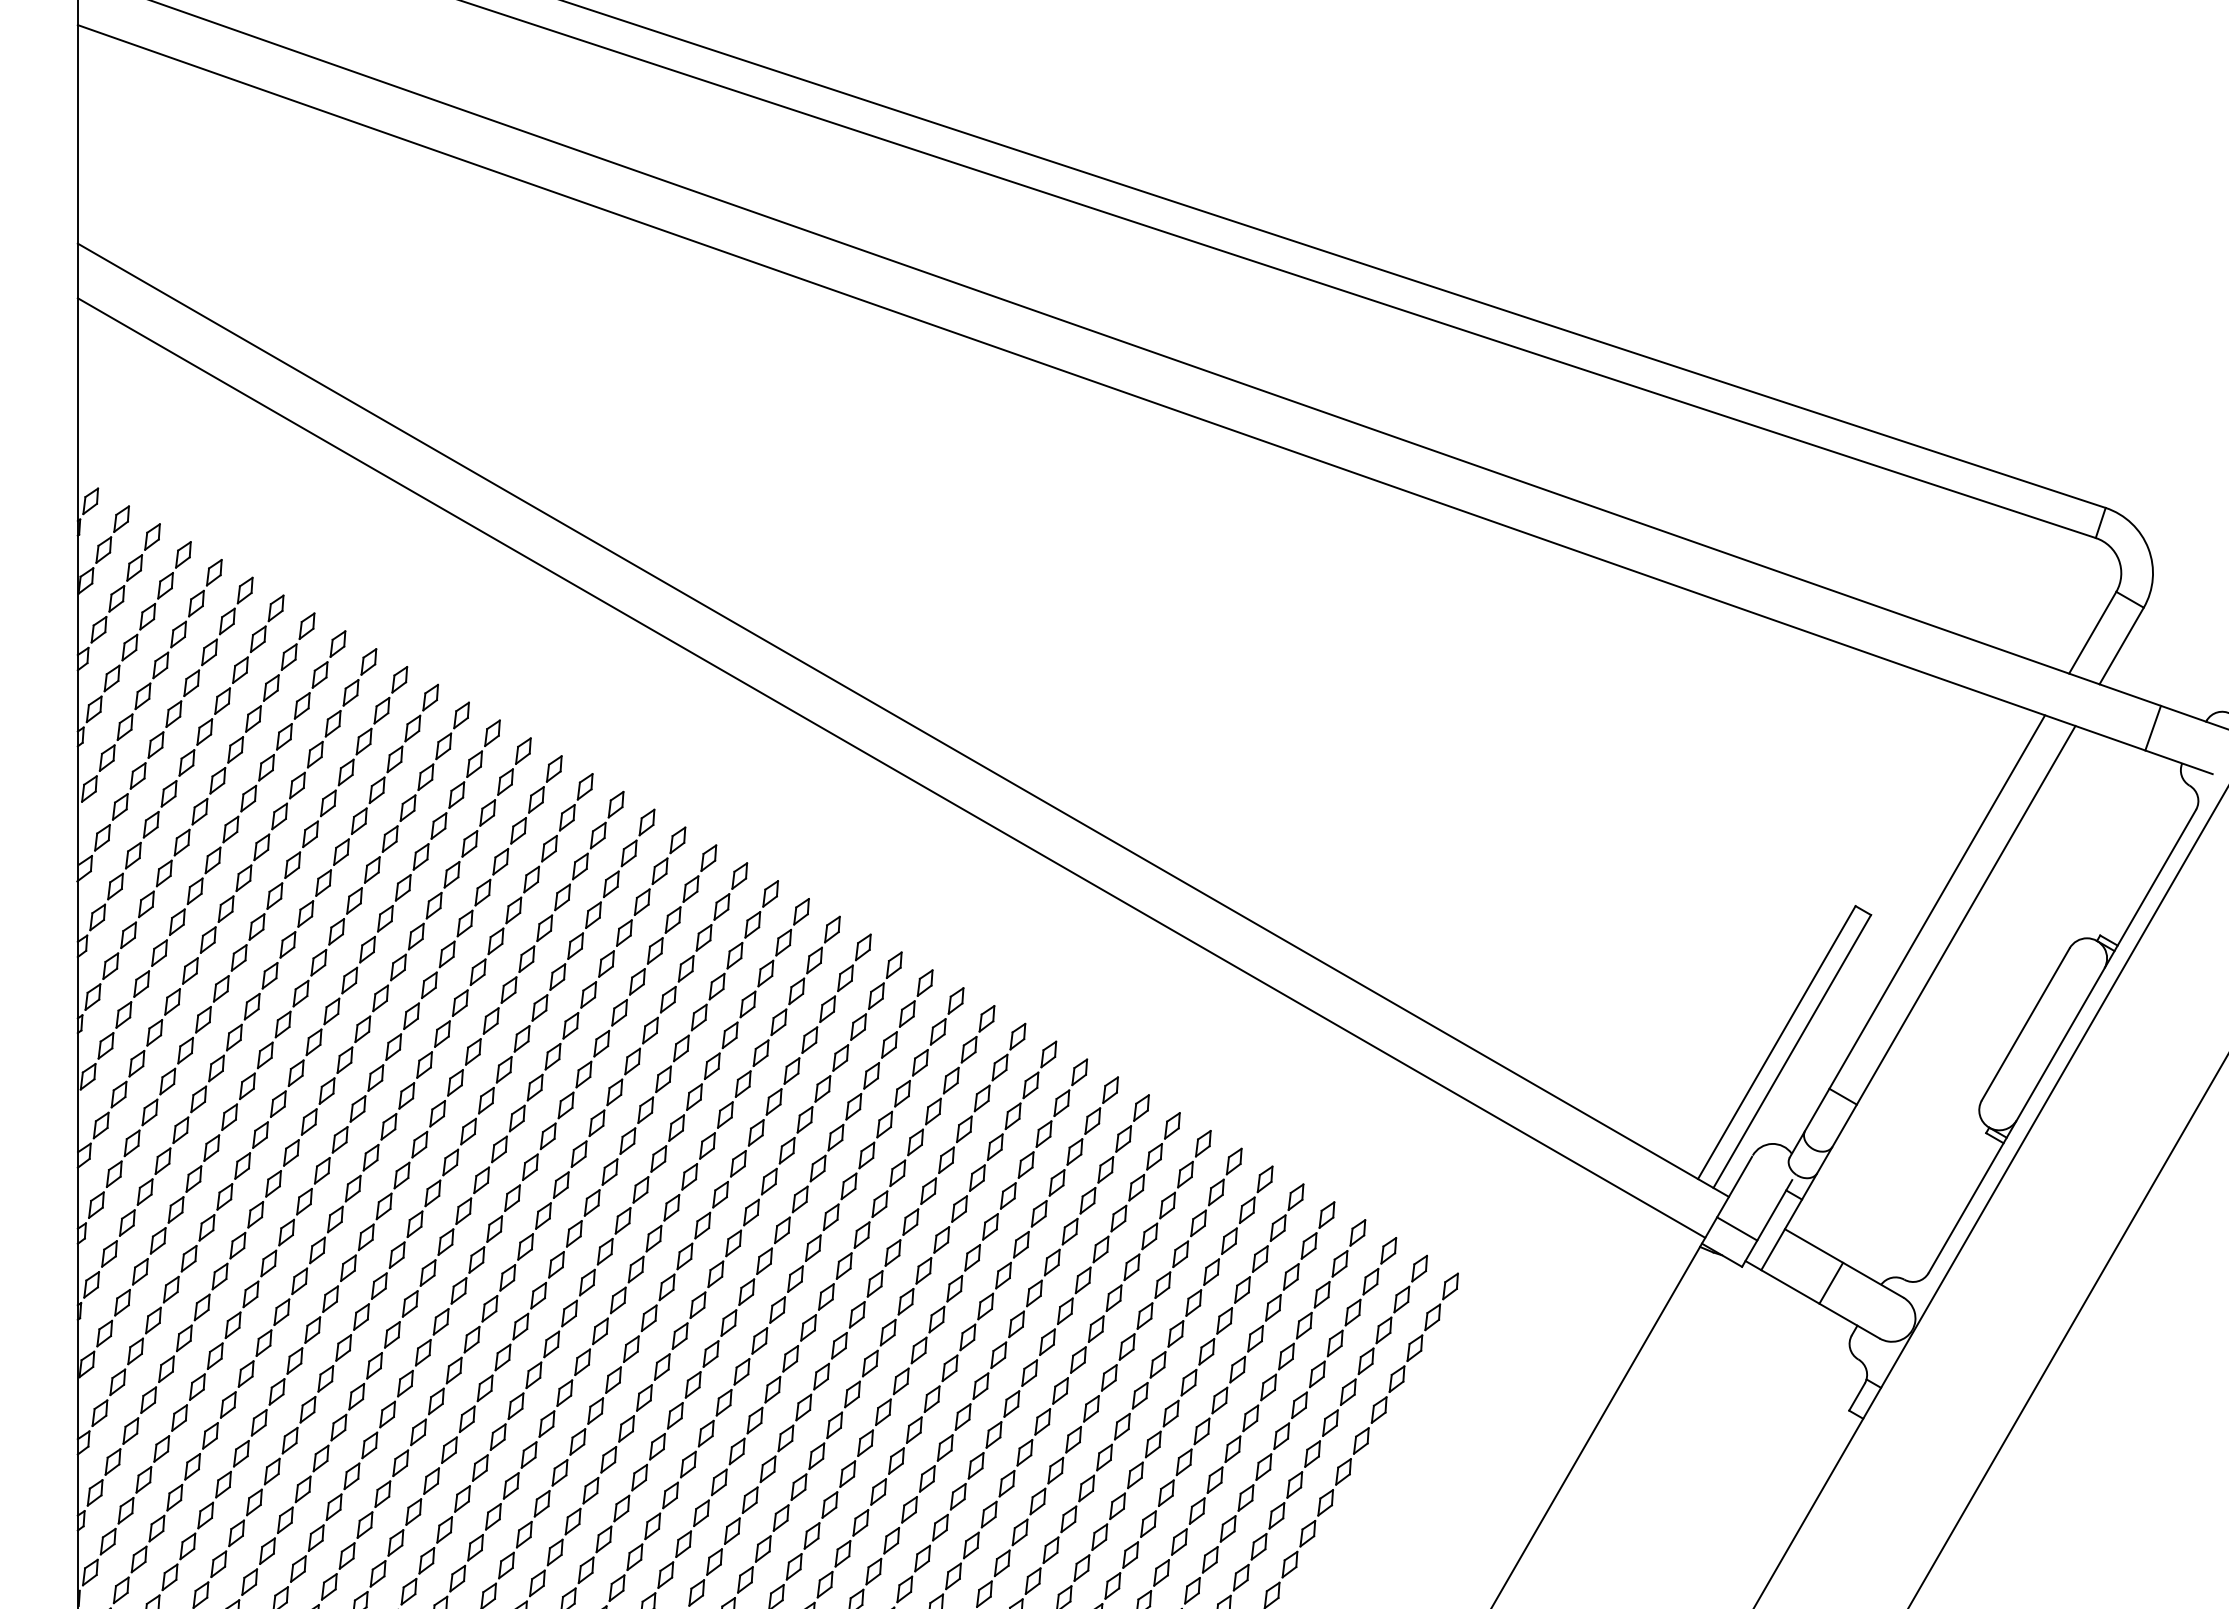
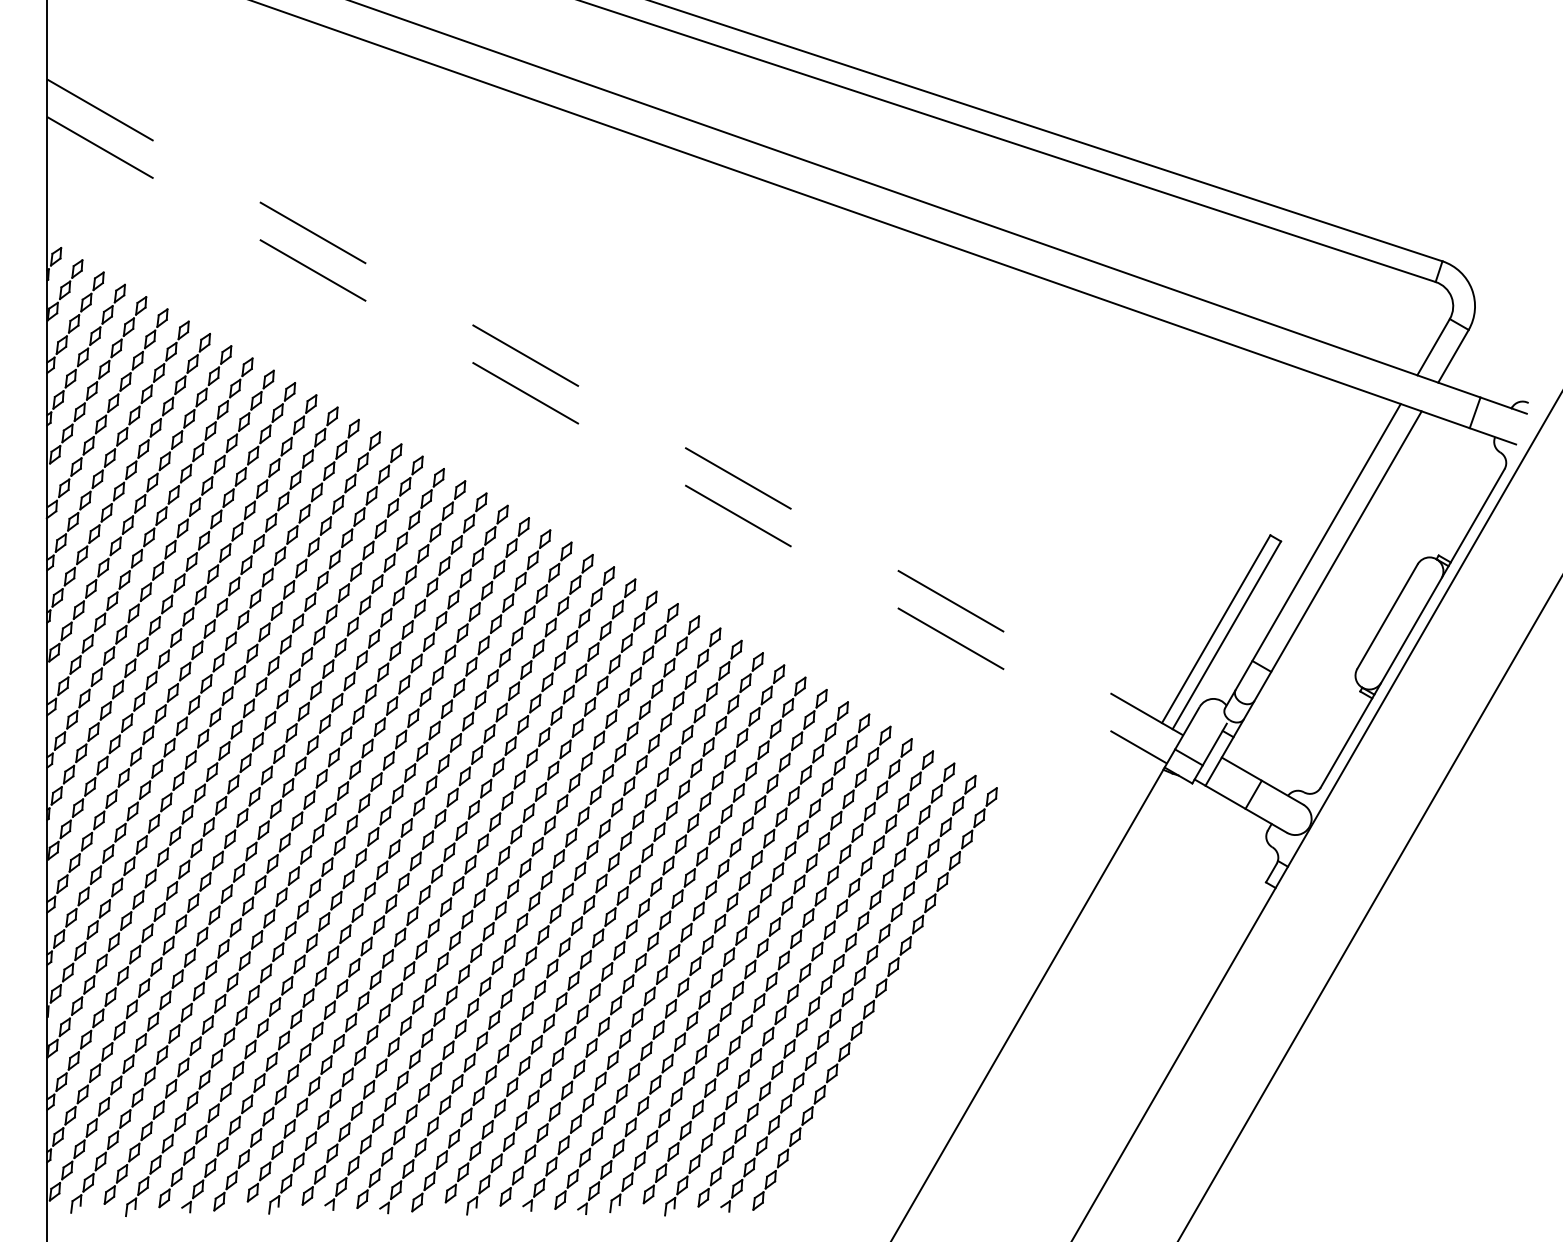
line: (903, 720) -> (615, 407), solid -> dashed
line: (892, 768) -> (607, 440), solid -> dashed

